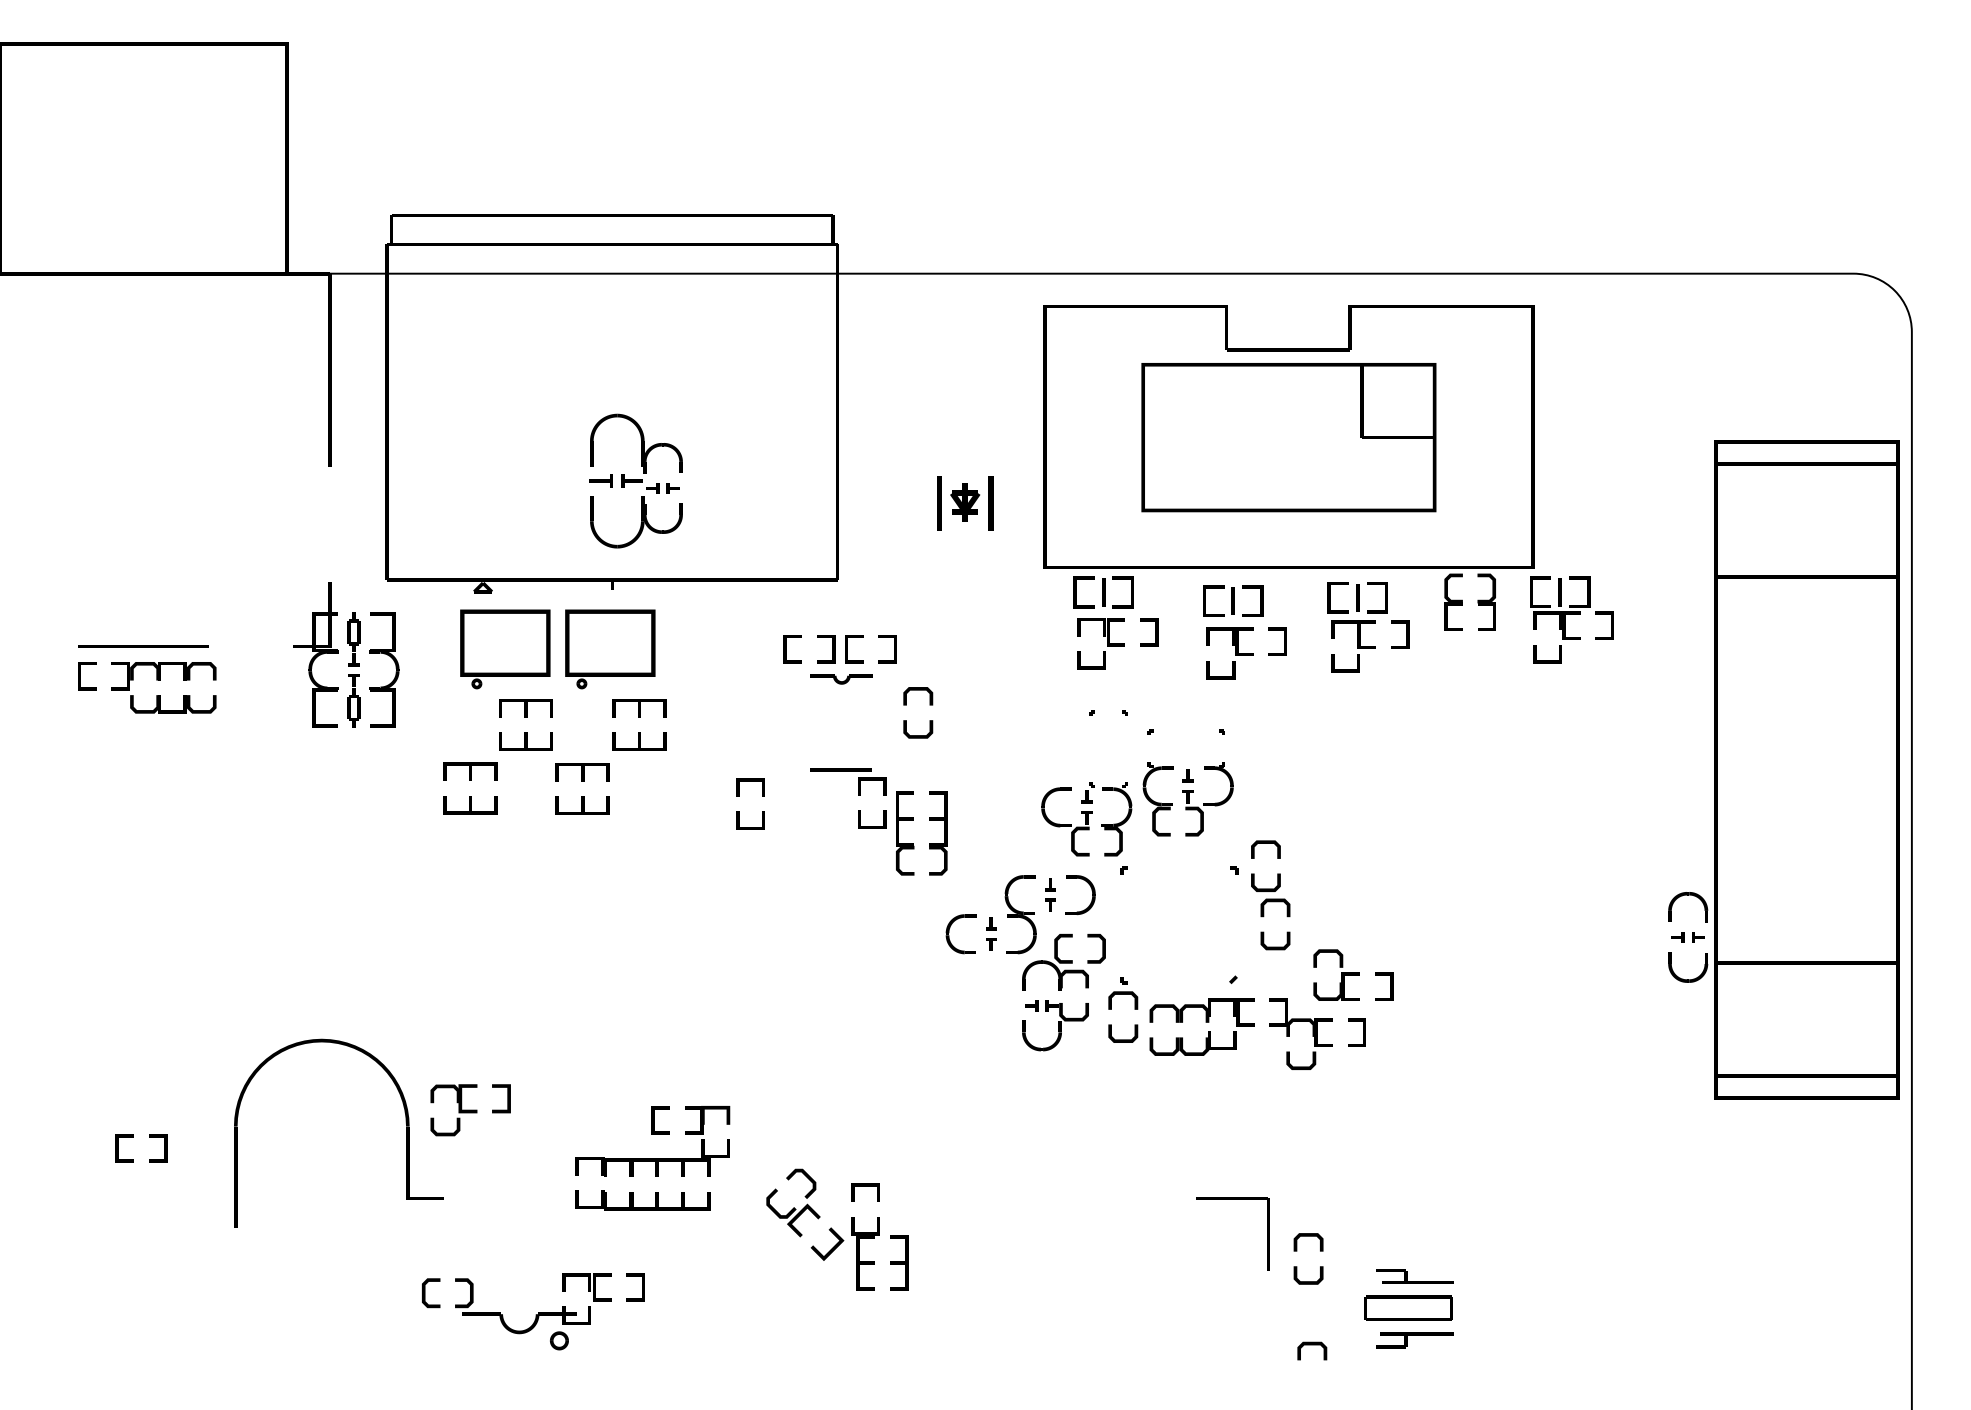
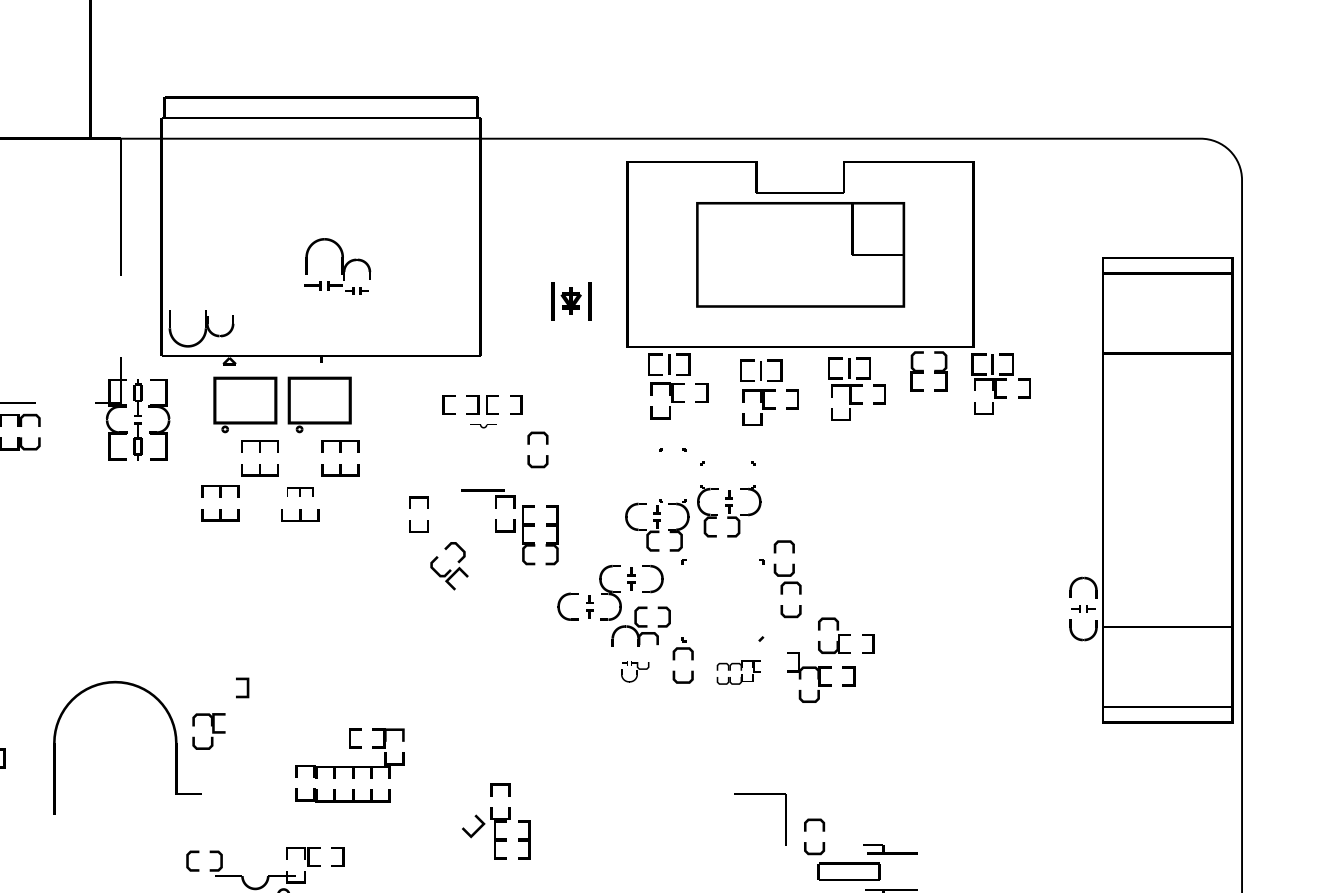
part: (636, 522) -> (201, 329), moved
part: (841, 679) -> (483, 426), size x0.6
part: (582, 772) -> (300, 492), size x0.7
part: (1055, 1025) -> (635, 671), size x0.6
part: (1201, 1026) -> (738, 672), size x0.6
line: (507, 1098) -> (246, 687), moved
part: (793, 1202) -> (449, 565), moved
part: (1408, 1307) -> (849, 871), moved

